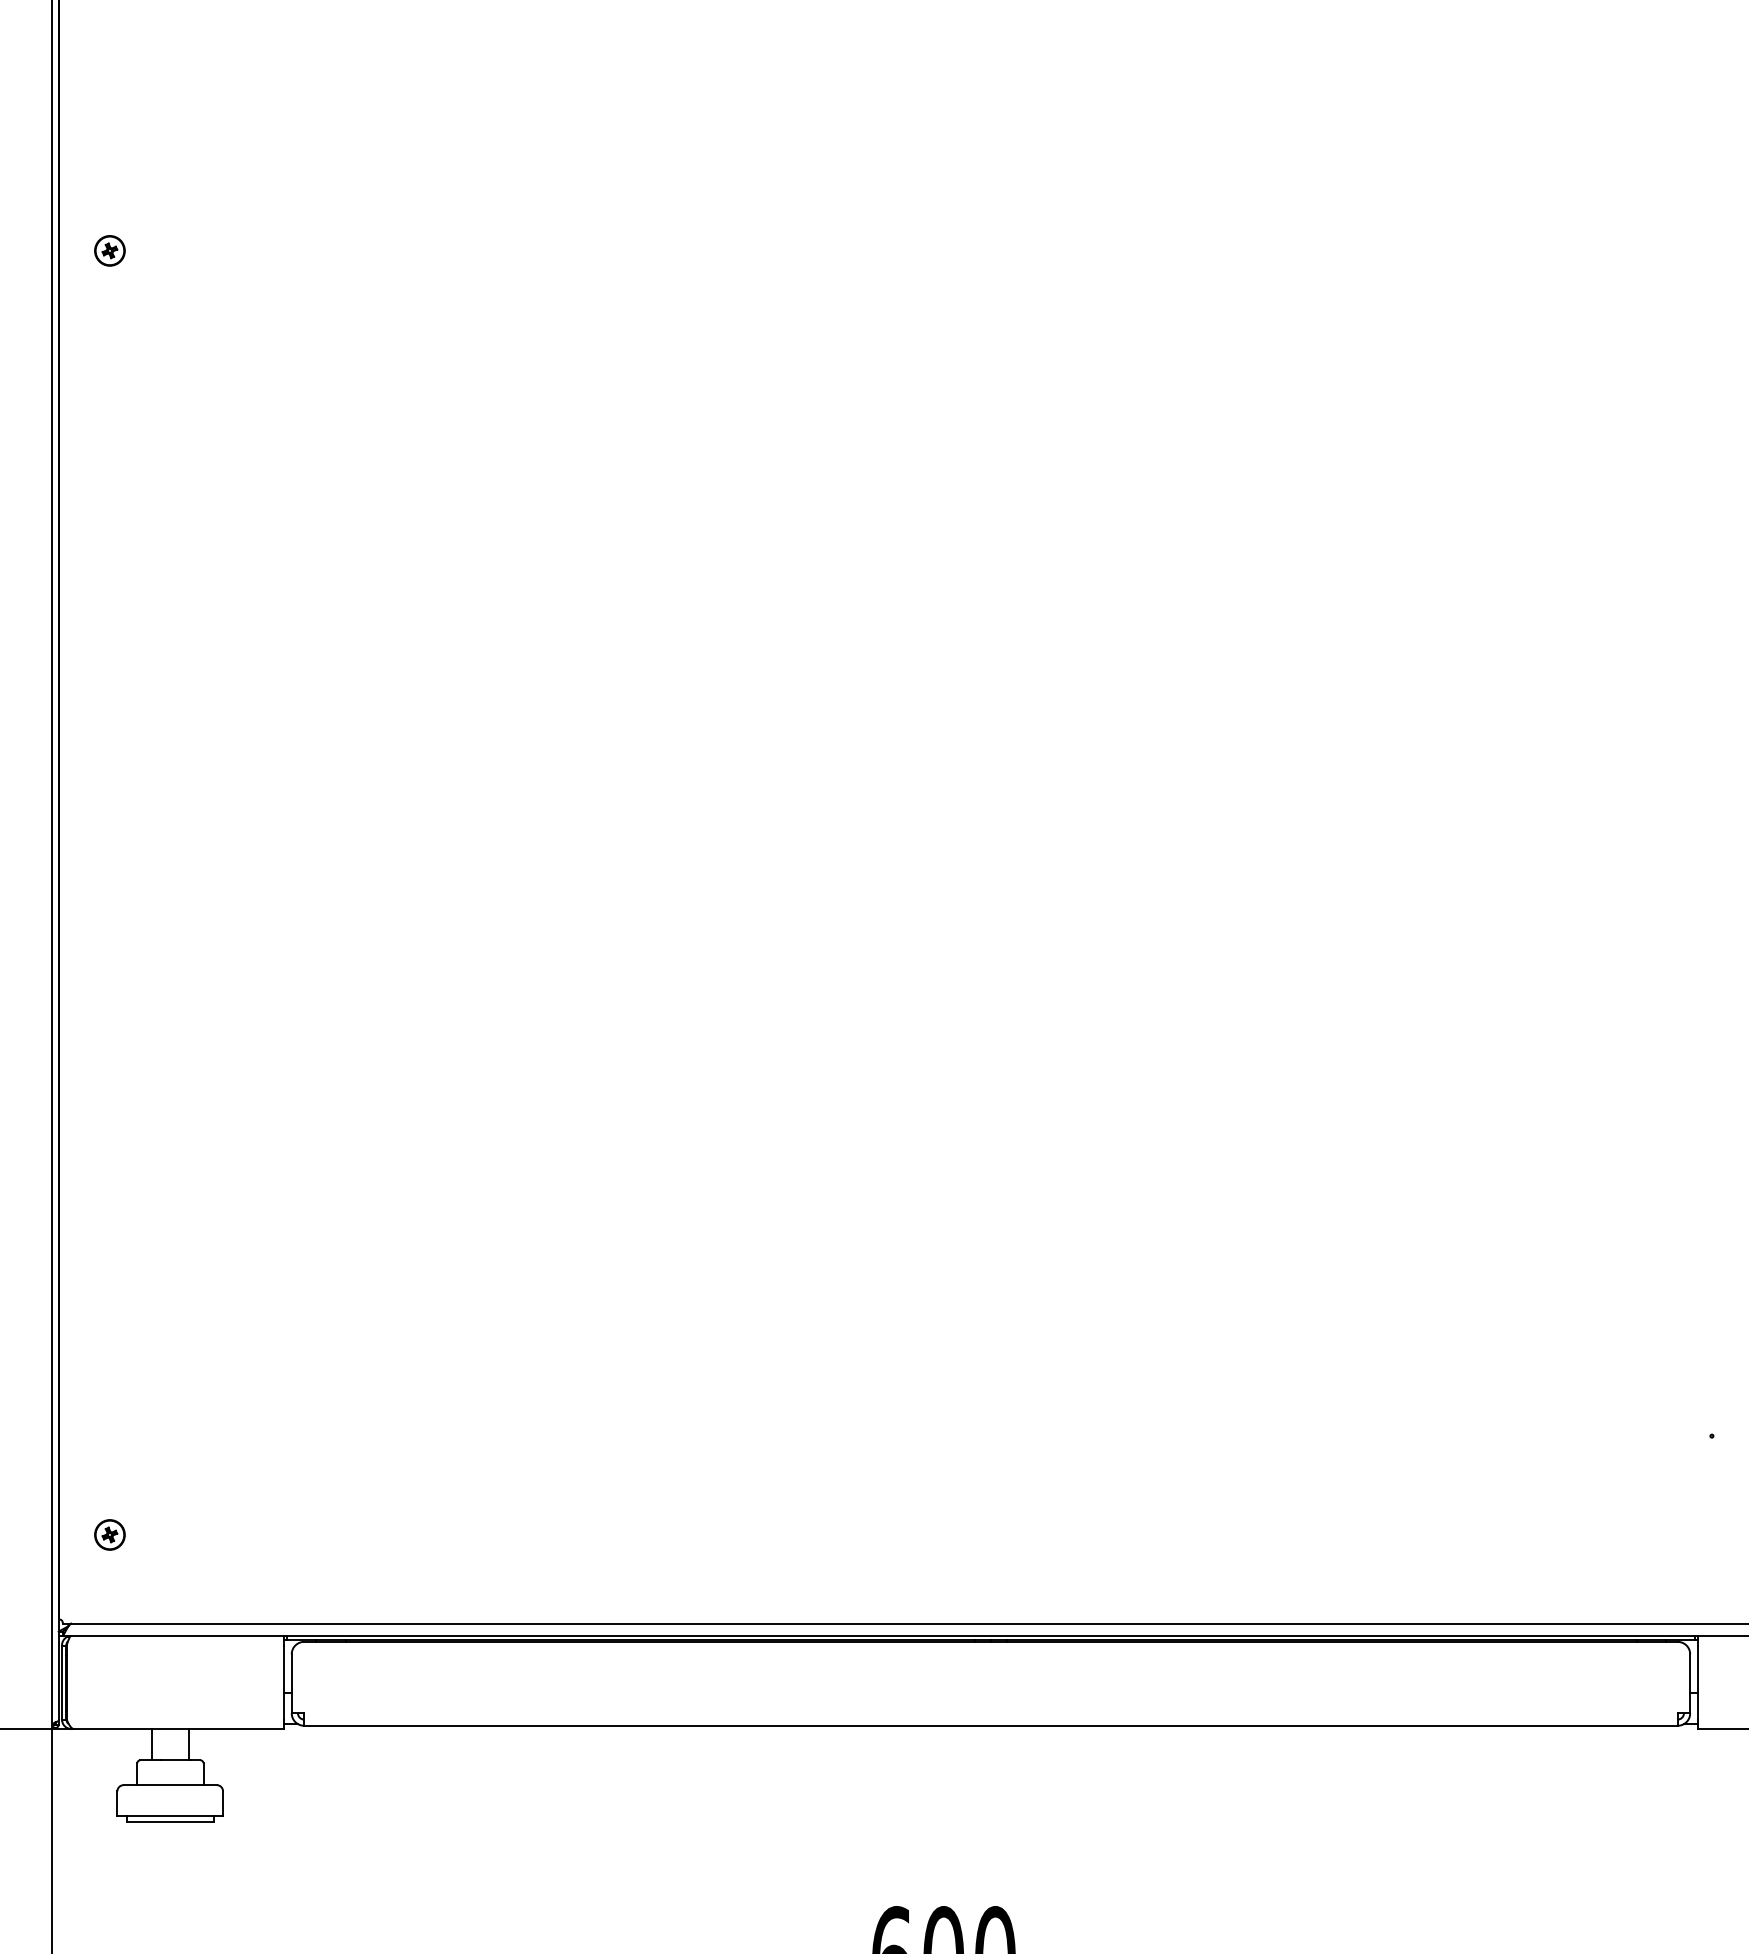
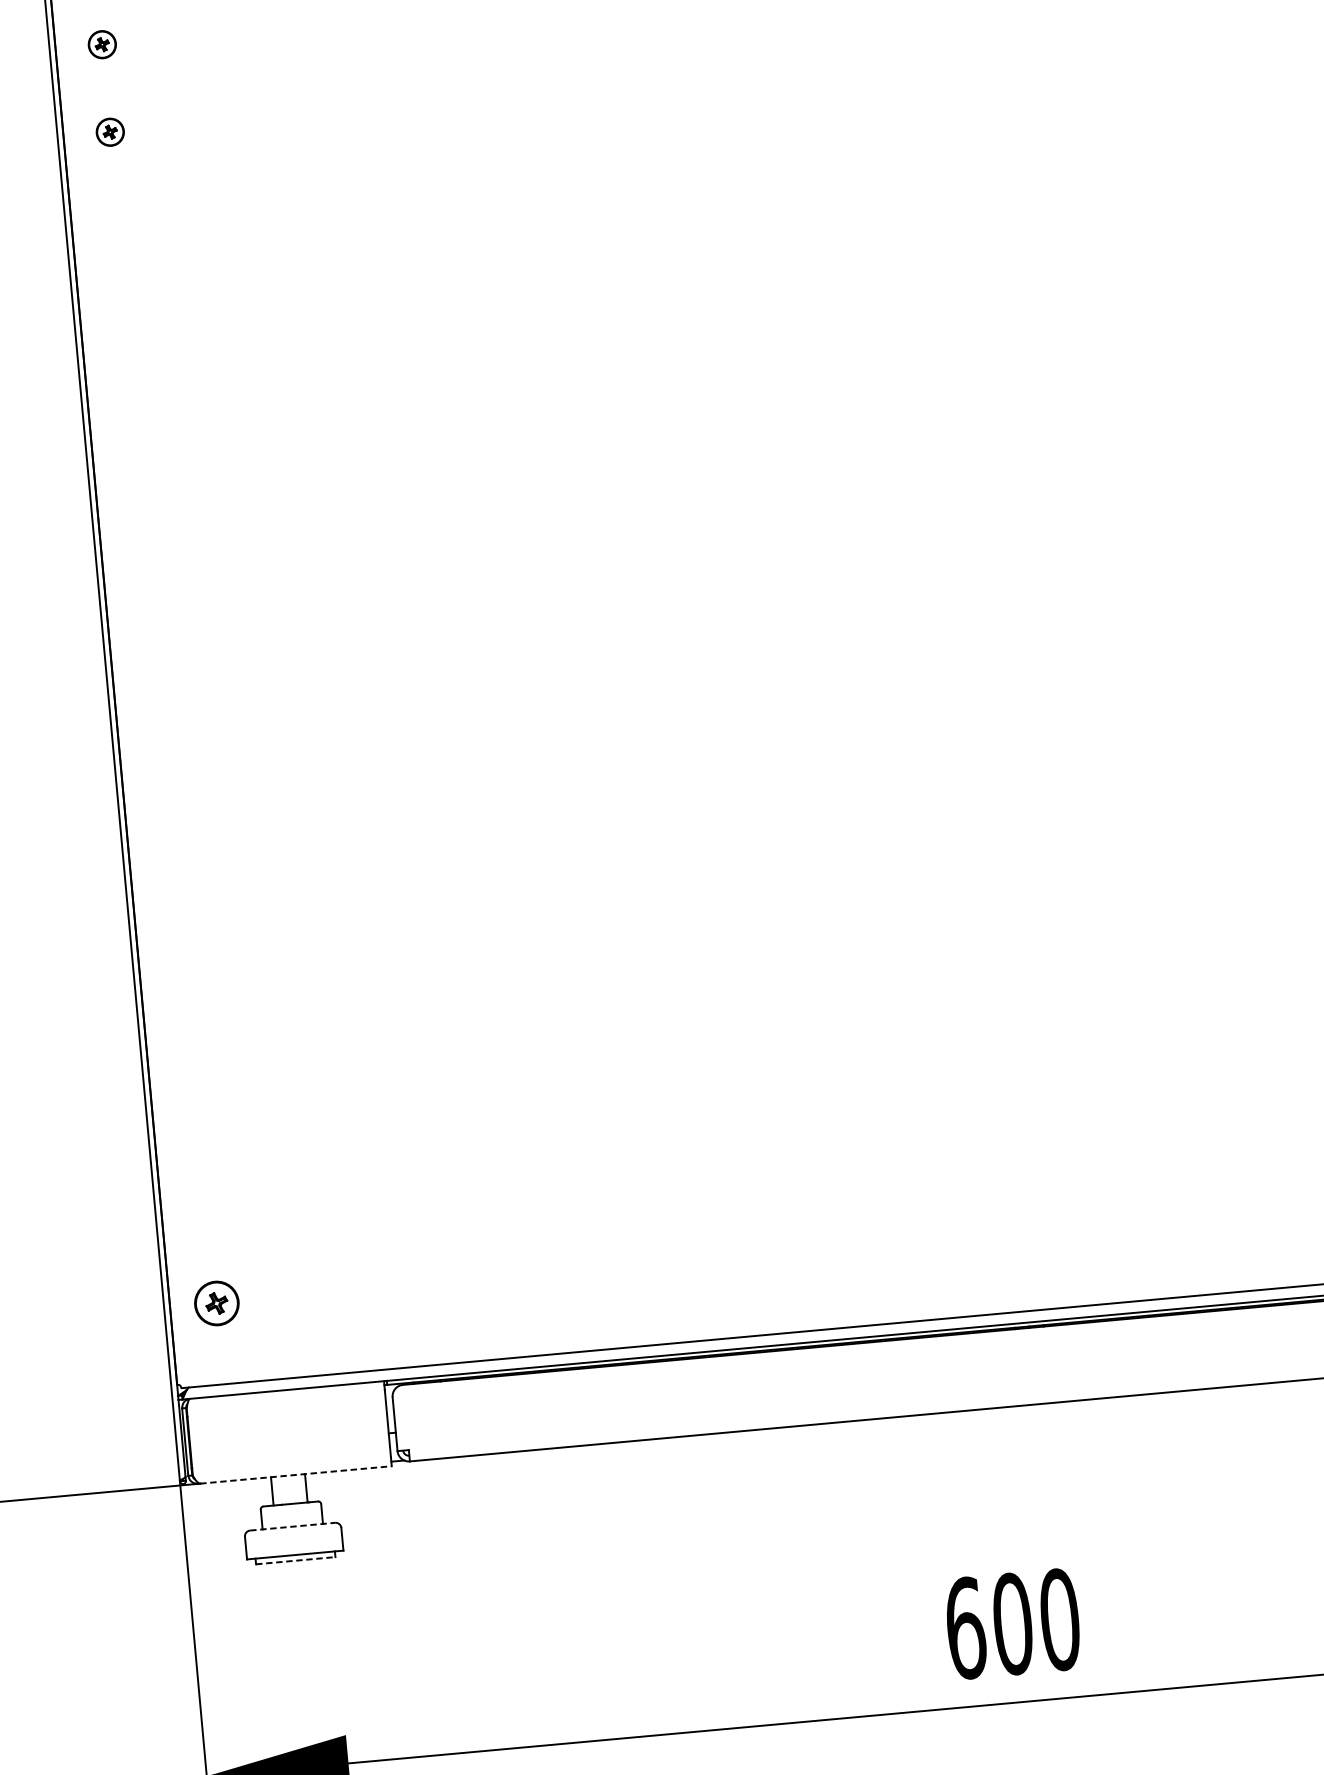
part: (109, 154) -> (101, 44), added
part: (109, 1534) -> (216, 1303), size x1.6
line: (179, 1729) -> (296, 1475), solid -> dashed
line: (170, 1785) -> (292, 1527), solid -> dashed
line: (170, 1822) -> (296, 1560), solid -> dashed

